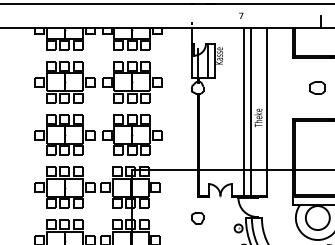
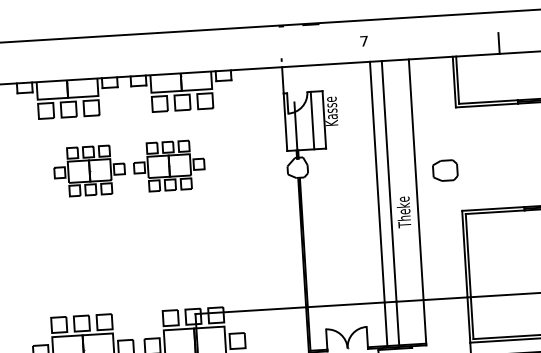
part: (98, 82) -> (129, 168), size x0.7
part: (317, 87) -> (445, 169), moved
part: (98, 134) -> (134, 256), removed

